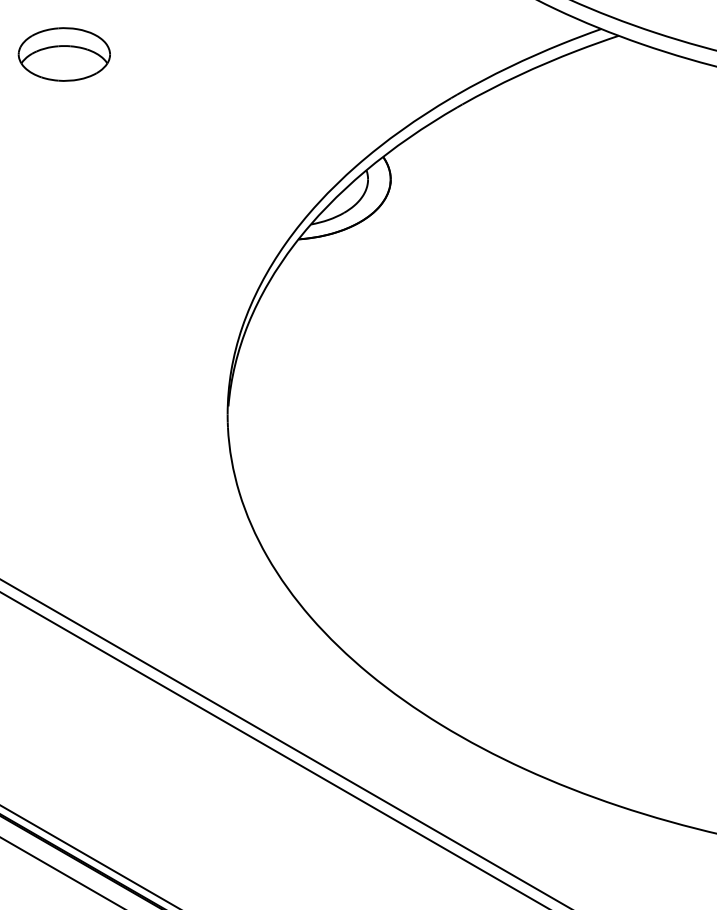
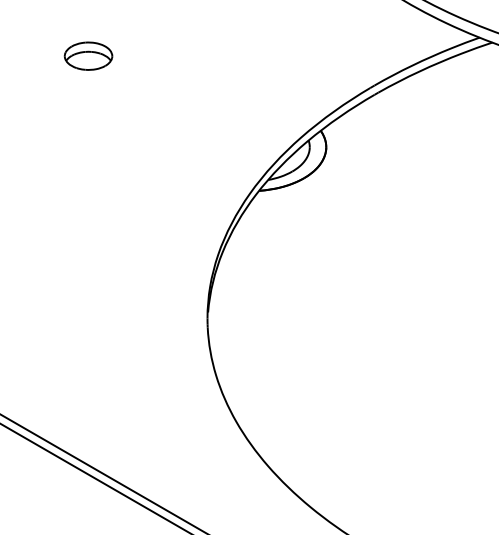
part: (63, 54) -> (87, 56), size x0.71

